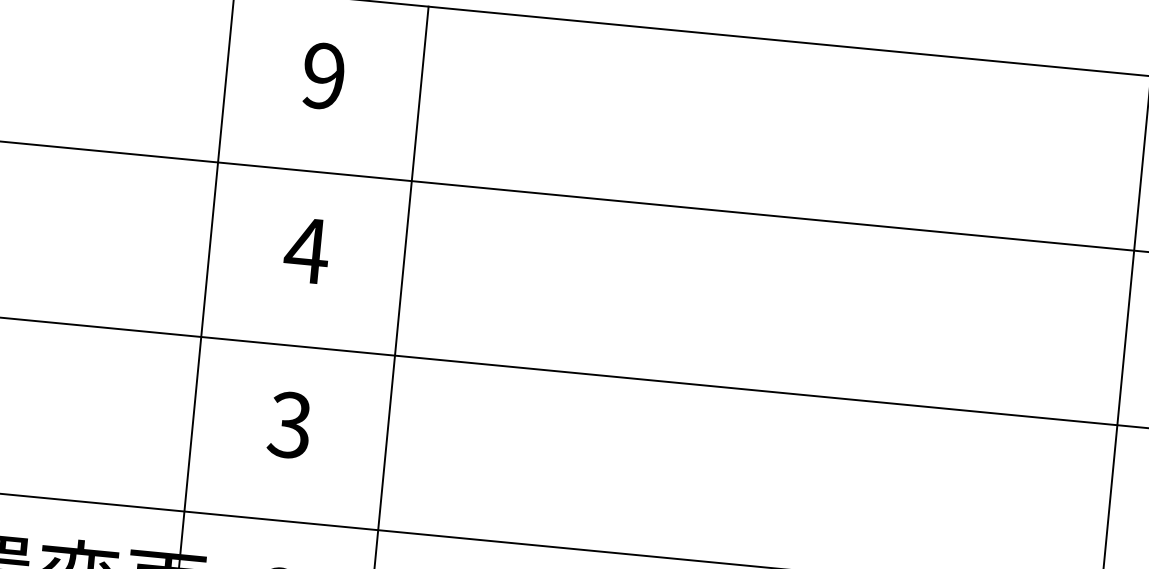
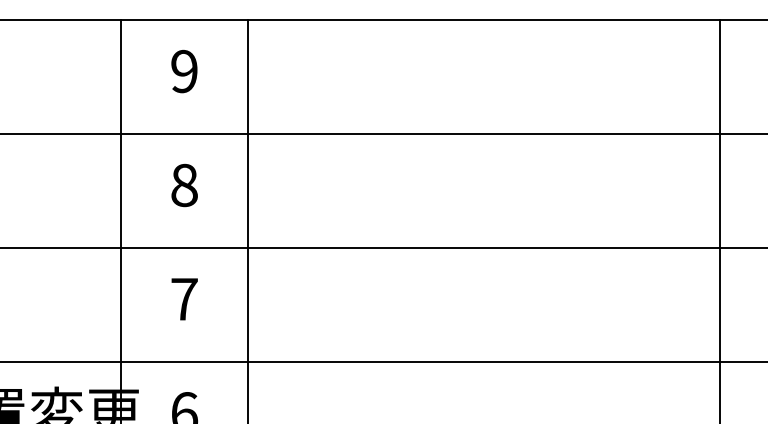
text: (306, 250) -> (184, 185), 4 -> 8
text: (288, 423) -> (183, 298), 3 -> 7

